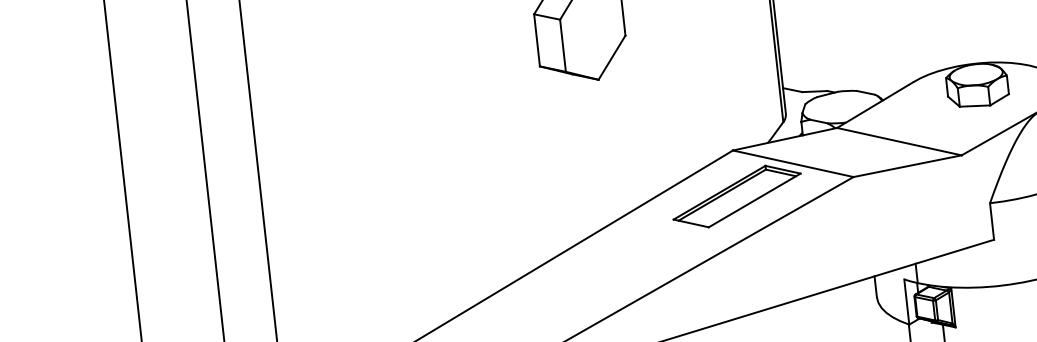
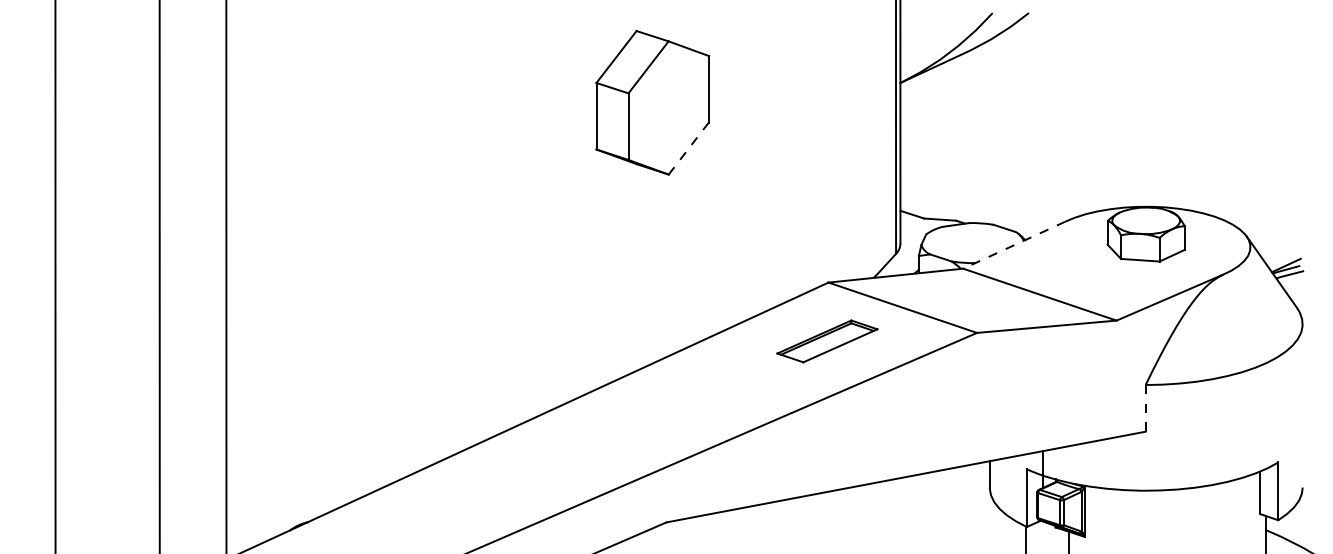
line: (611, 57) -> (688, 148), solid -> dashed
line: (874, 105) -> (1013, 245), solid -> dashed
part: (737, 196) -> (827, 341), size x0.6
line: (991, 220) -> (1145, 407), solid -> dashed

